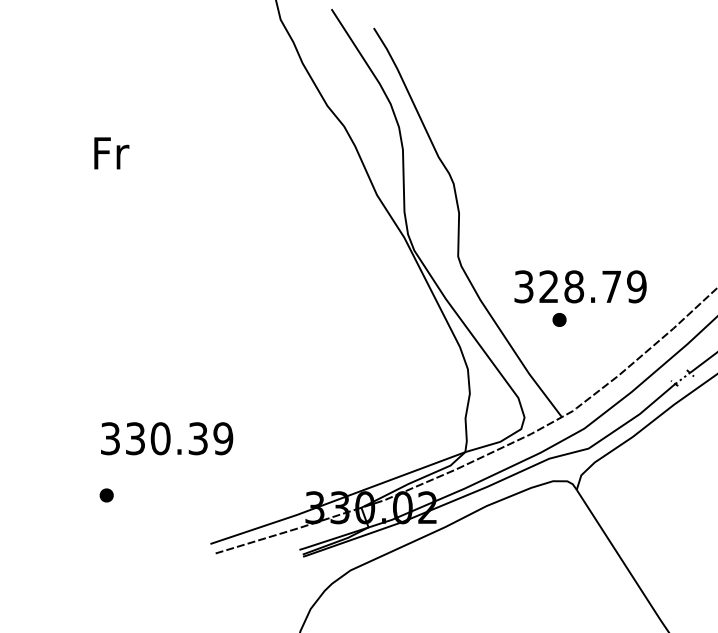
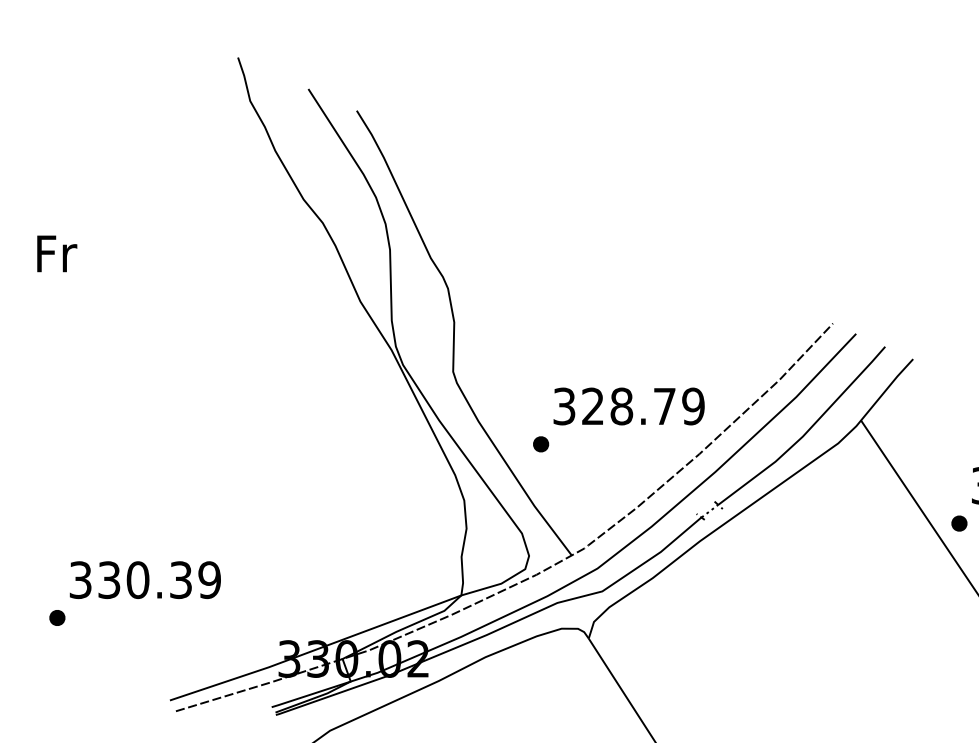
text: (580, 286) -> (628, 406), moved
part: (559, 320) -> (541, 444), moved
text: (166, 438) -> (144, 579), moved
part: (106, 495) -> (57, 617), moved

